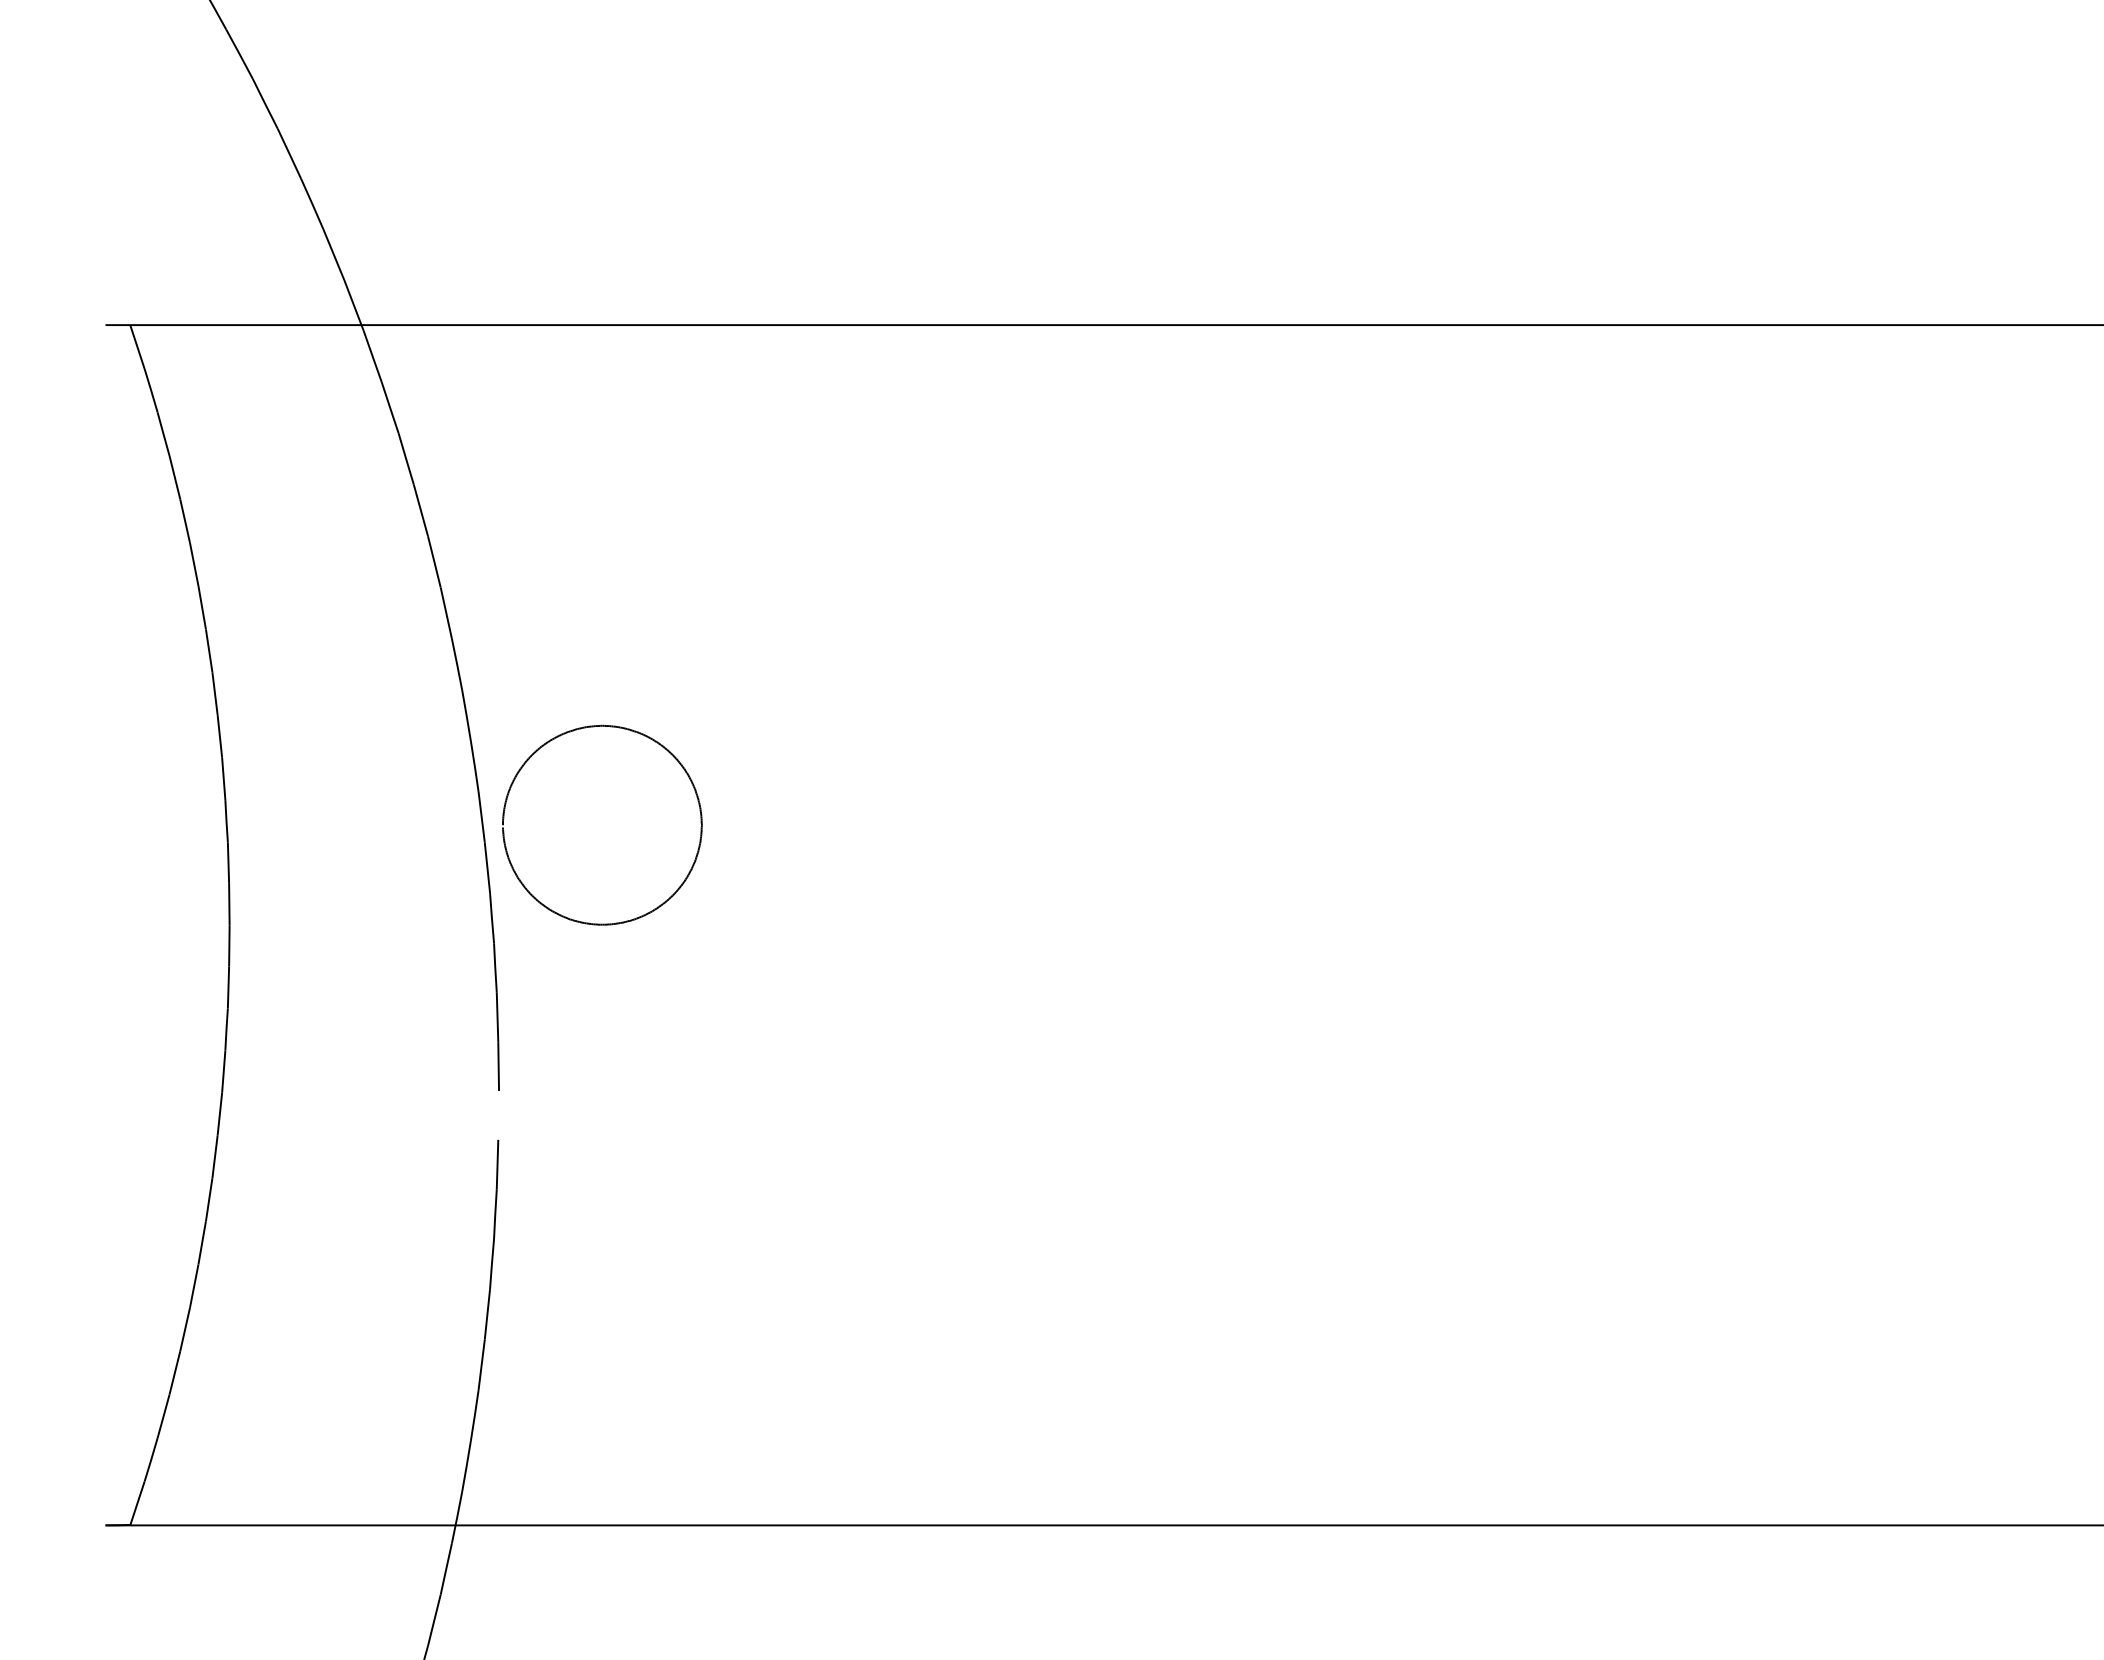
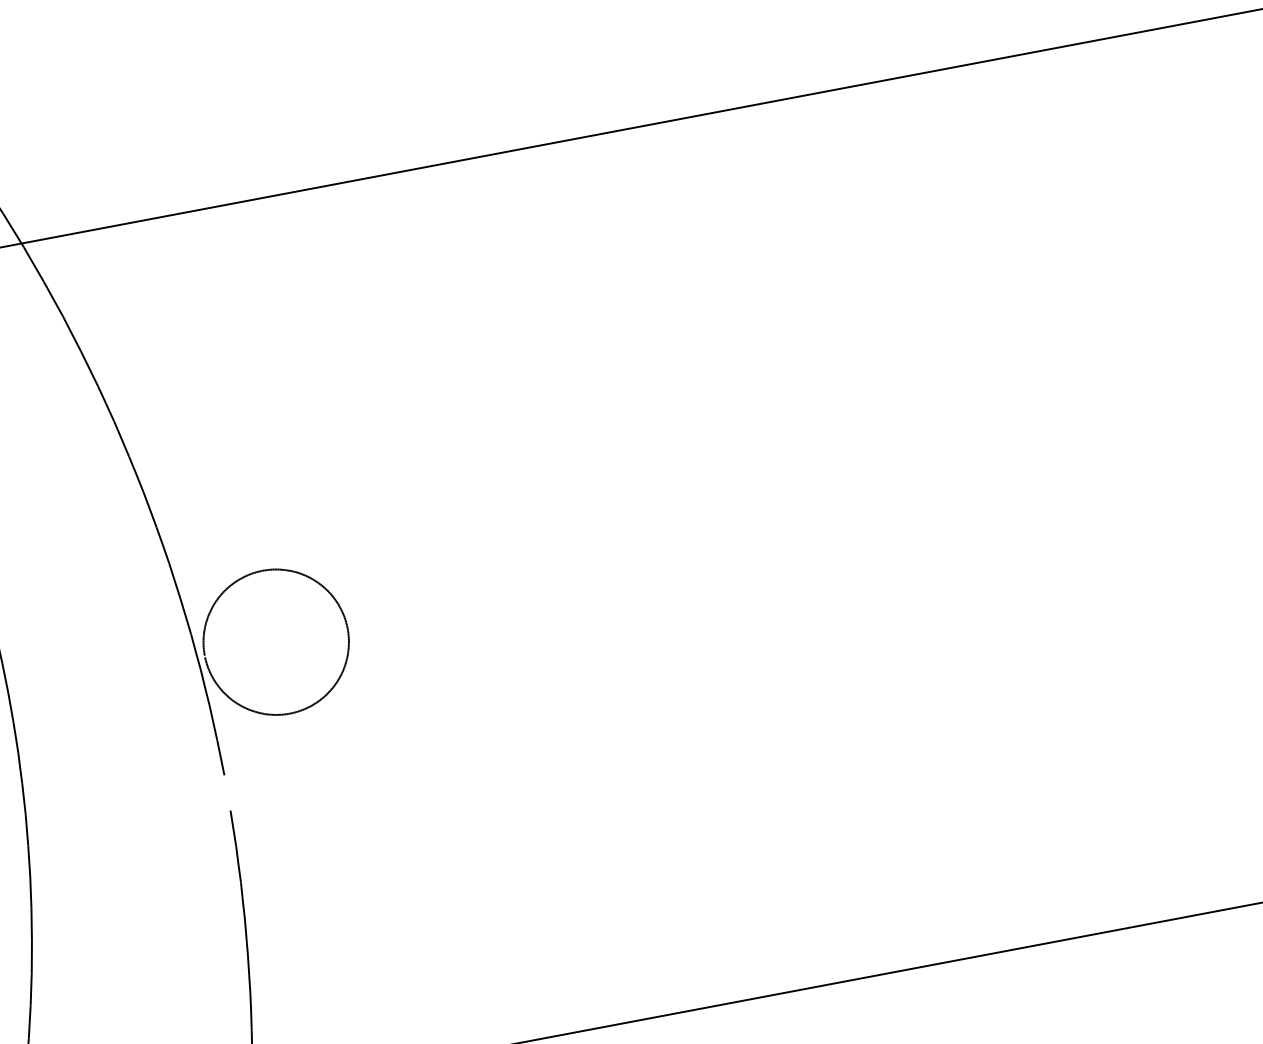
part: (581, 729) -> (248, 576), moved

